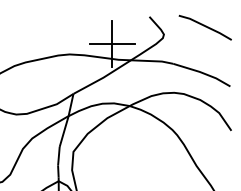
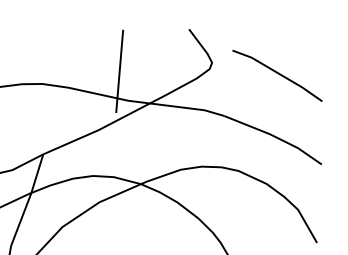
line: (204, 26) -> (276, 73), moved
line: (112, 43) -> (119, 70), removed

